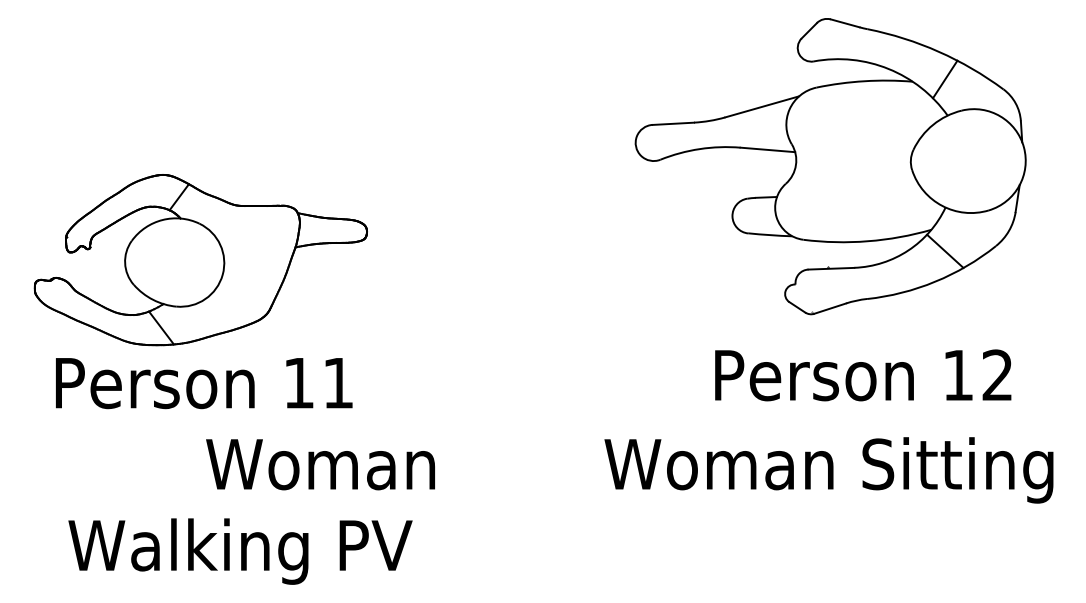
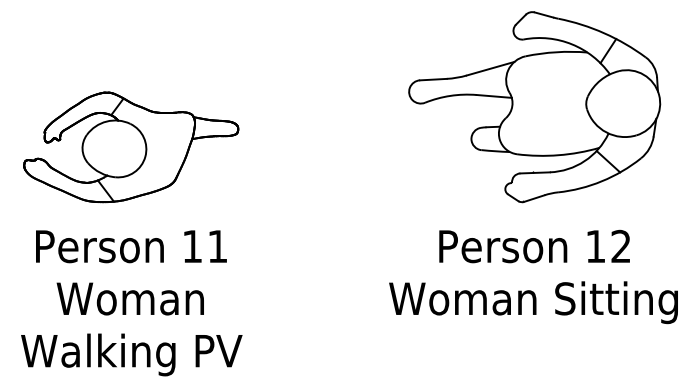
part: (201, 260) -> (131, 147), moved
text: (863, 375) -> (534, 246), moved
text: (319, 463) -> (129, 298), moved
text: (240, 550) -> (131, 354), moved

